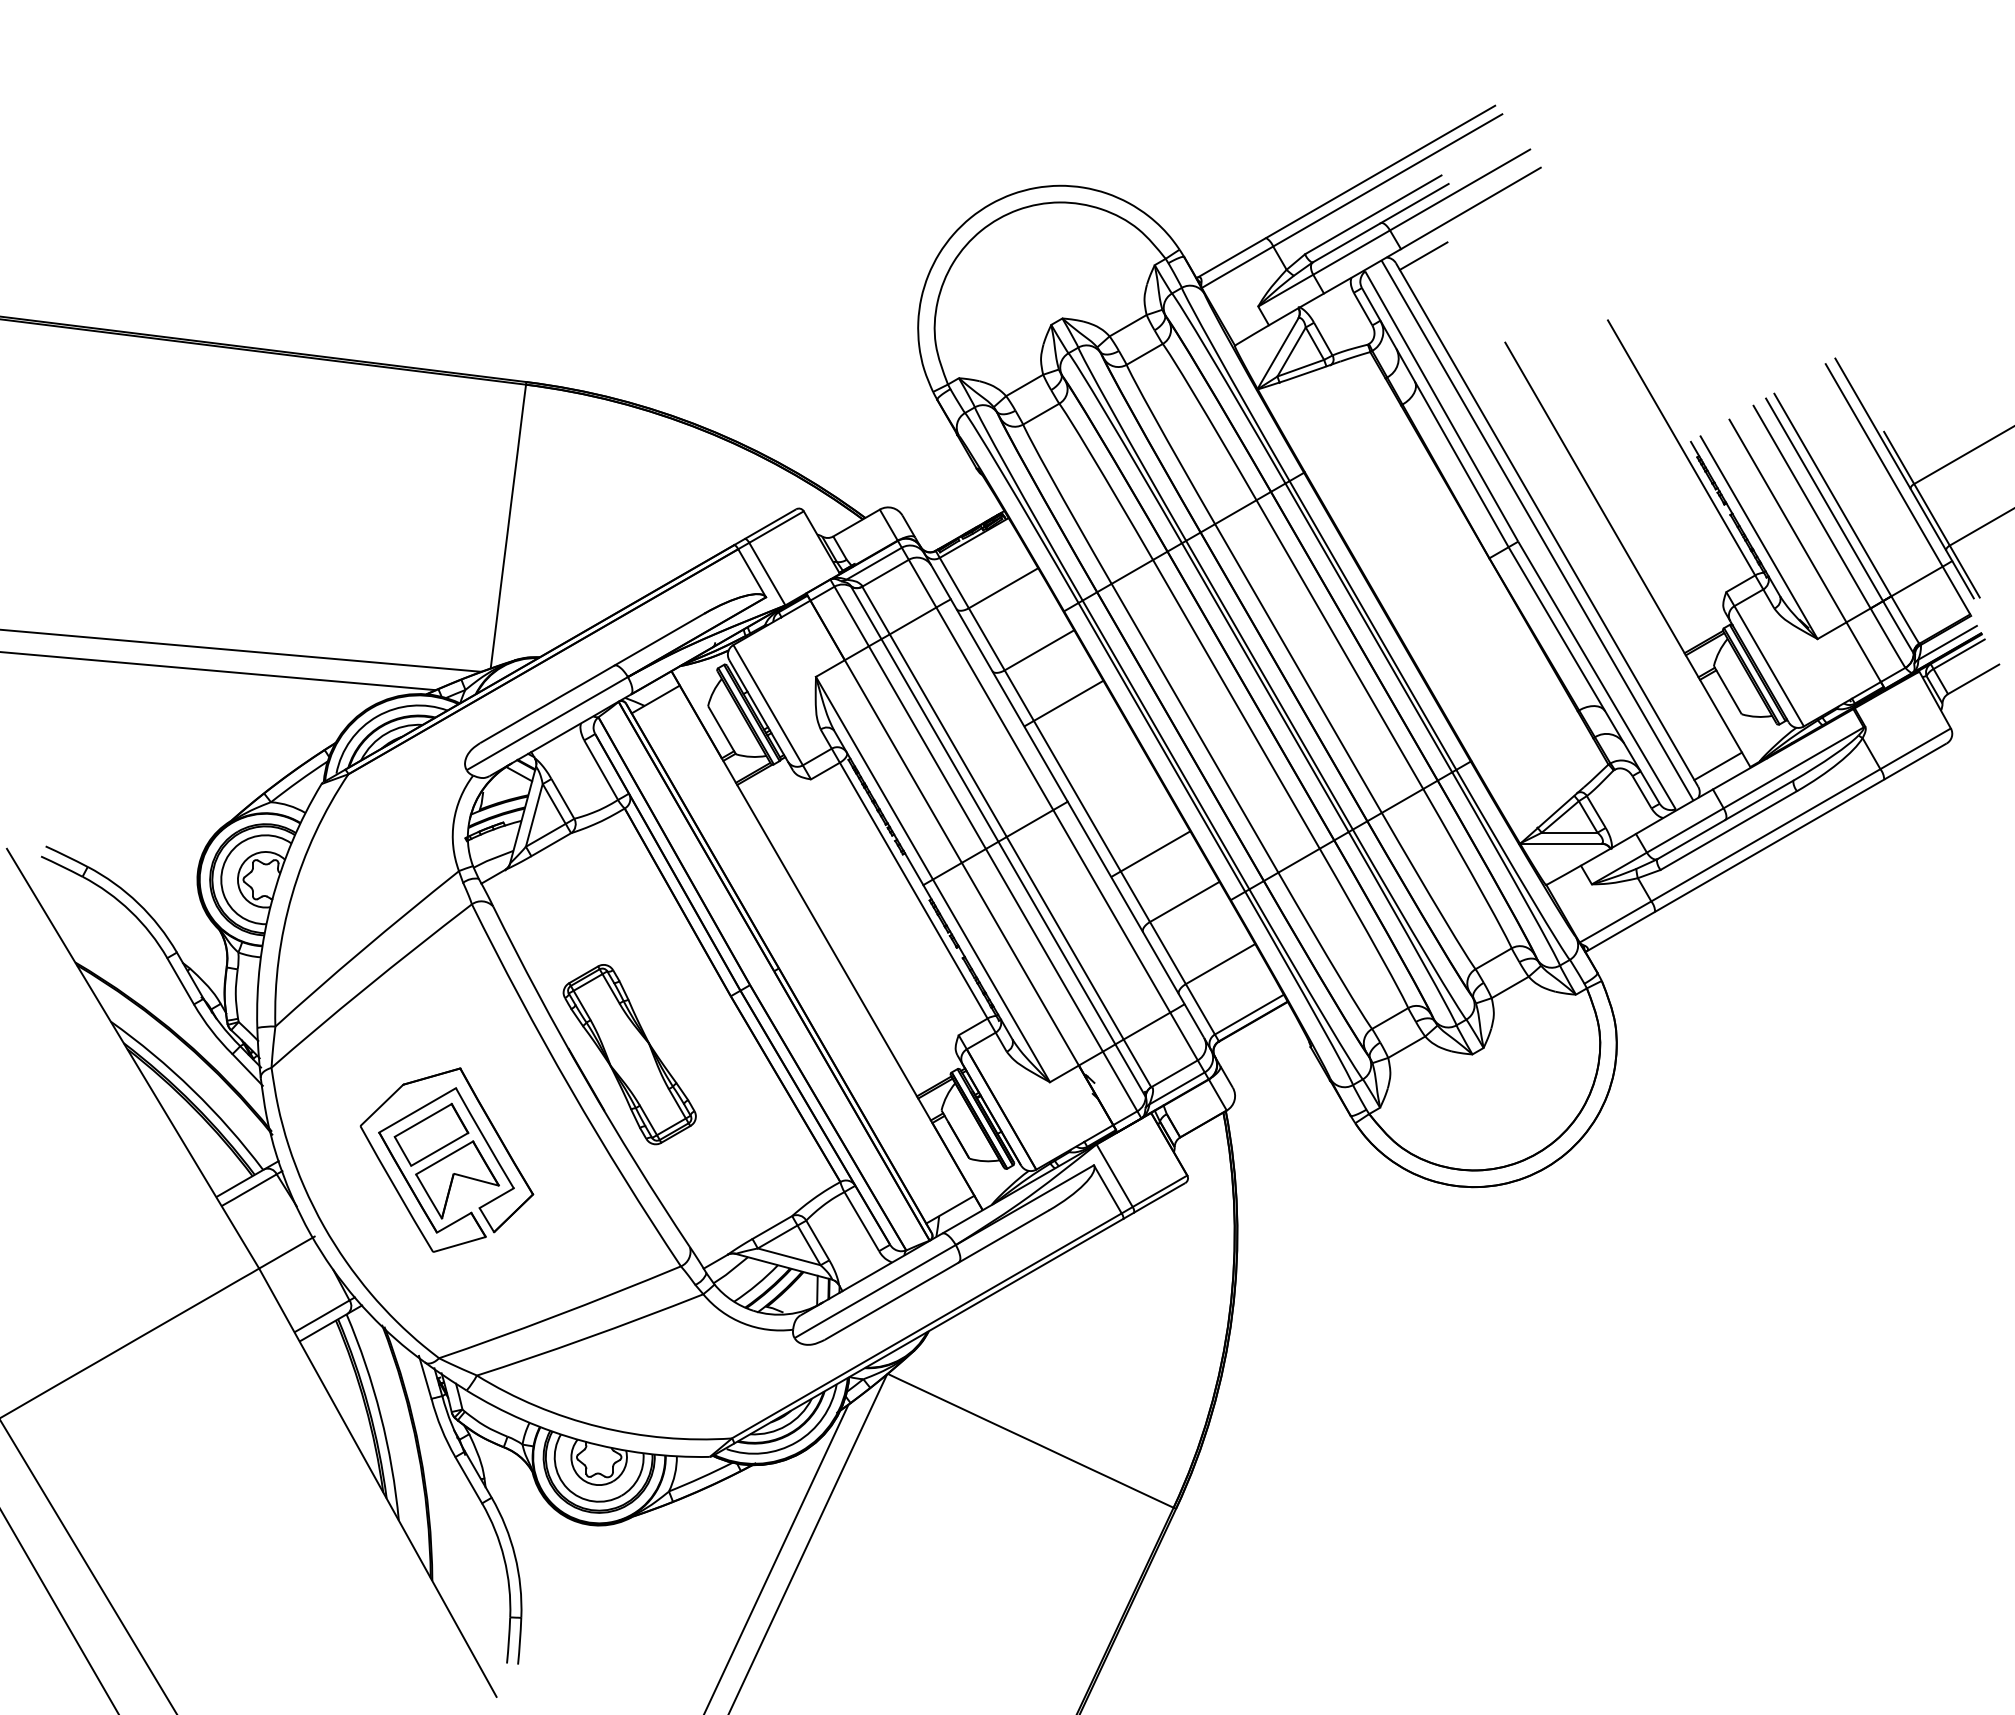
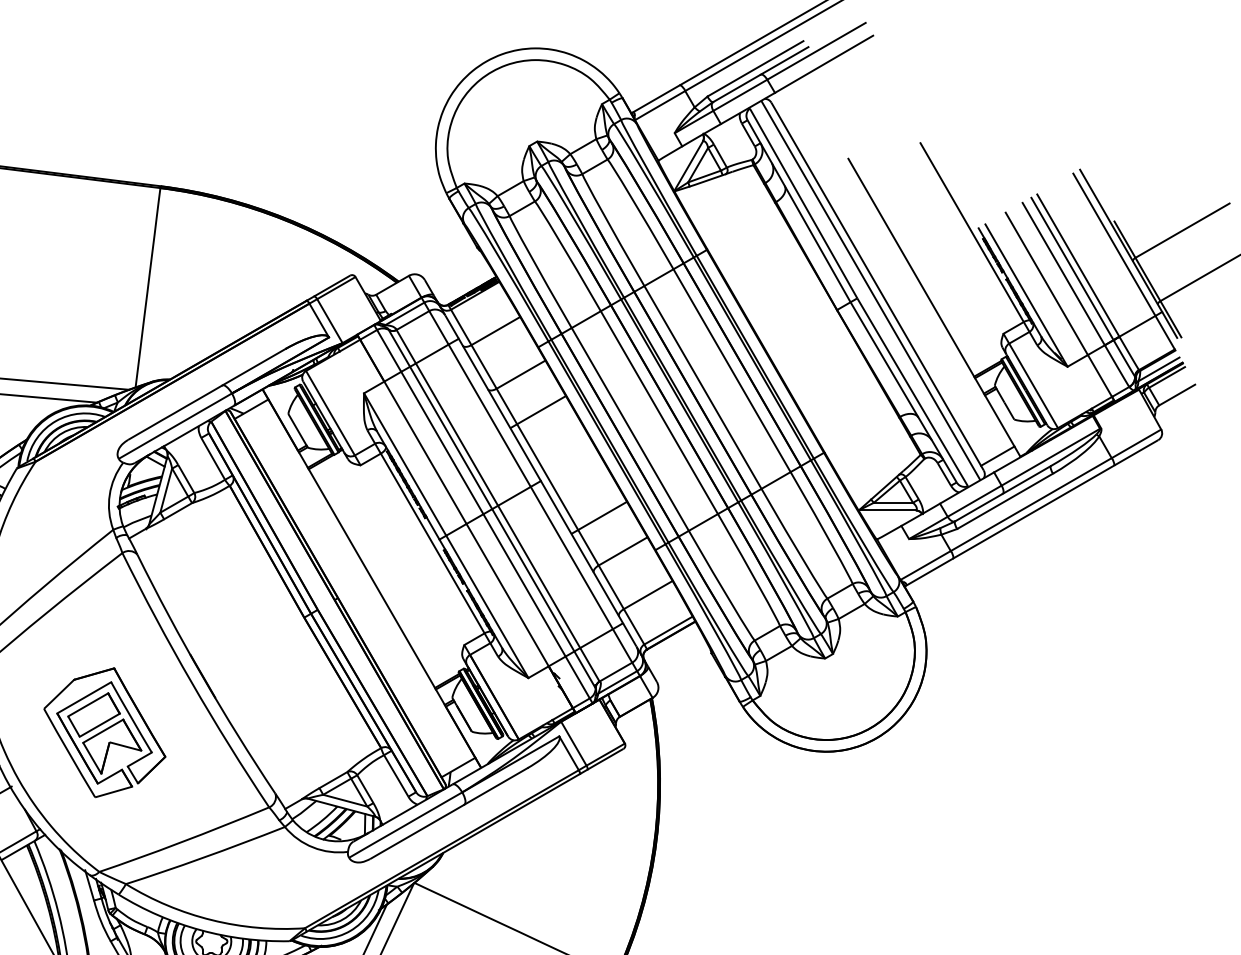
line: (1423, 255) -> (790, 97), removed
part: (629, 1054) -> (233, 658), removed

